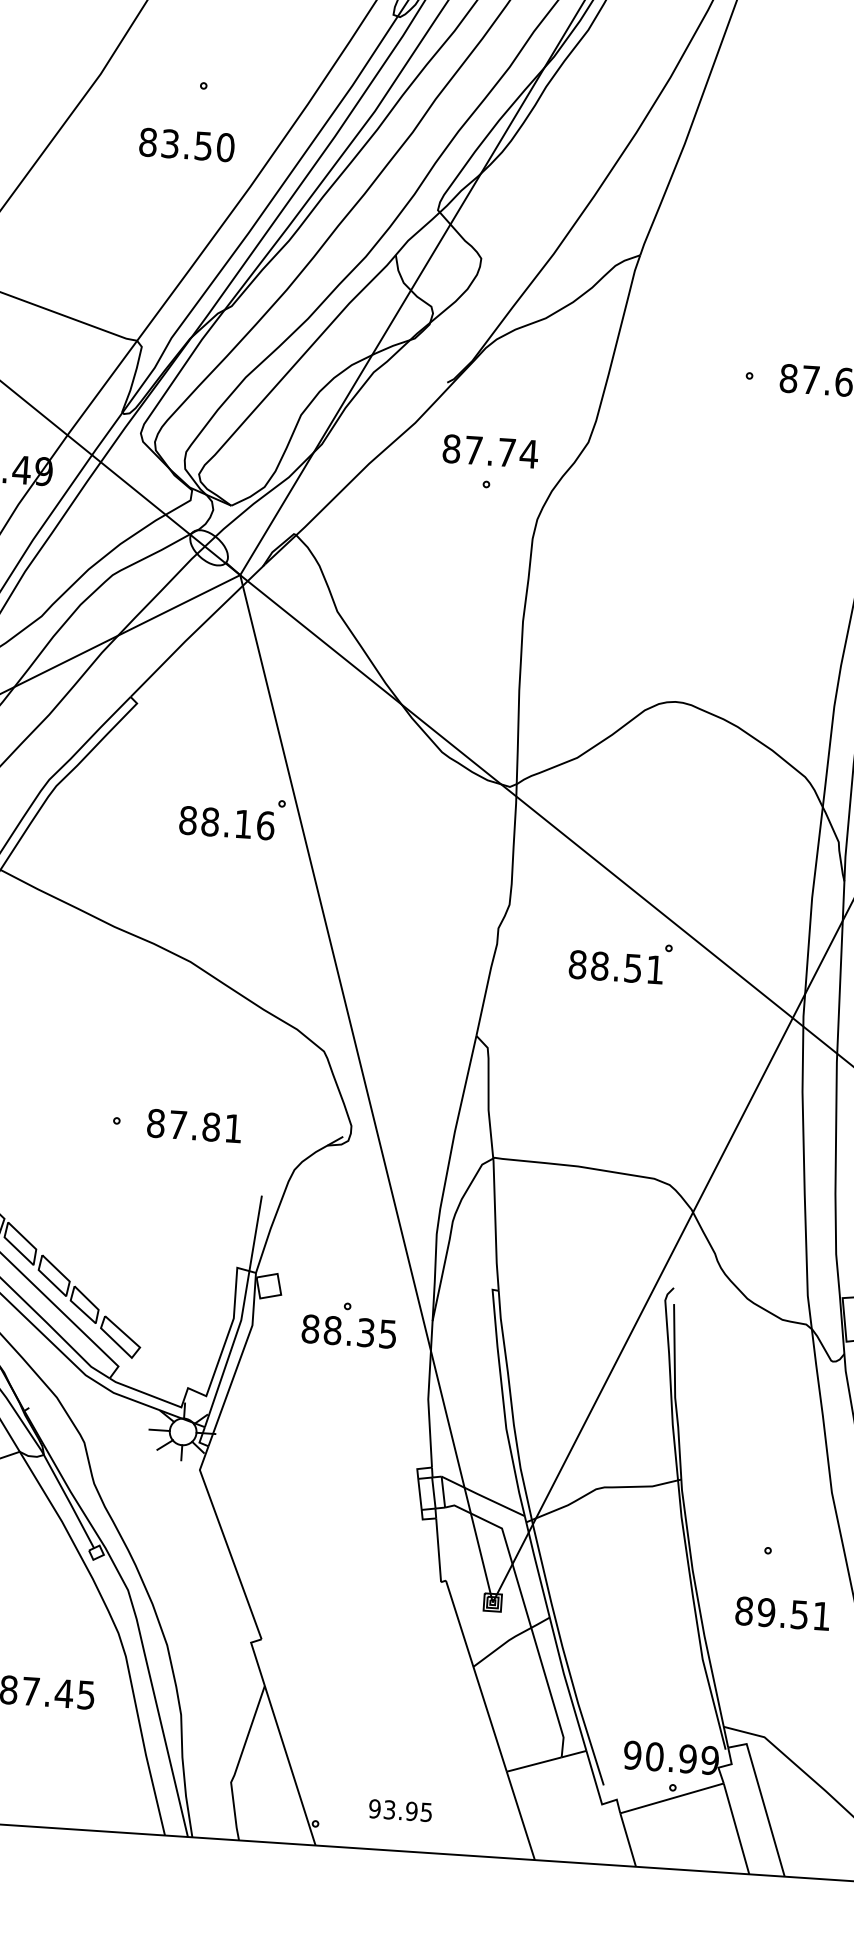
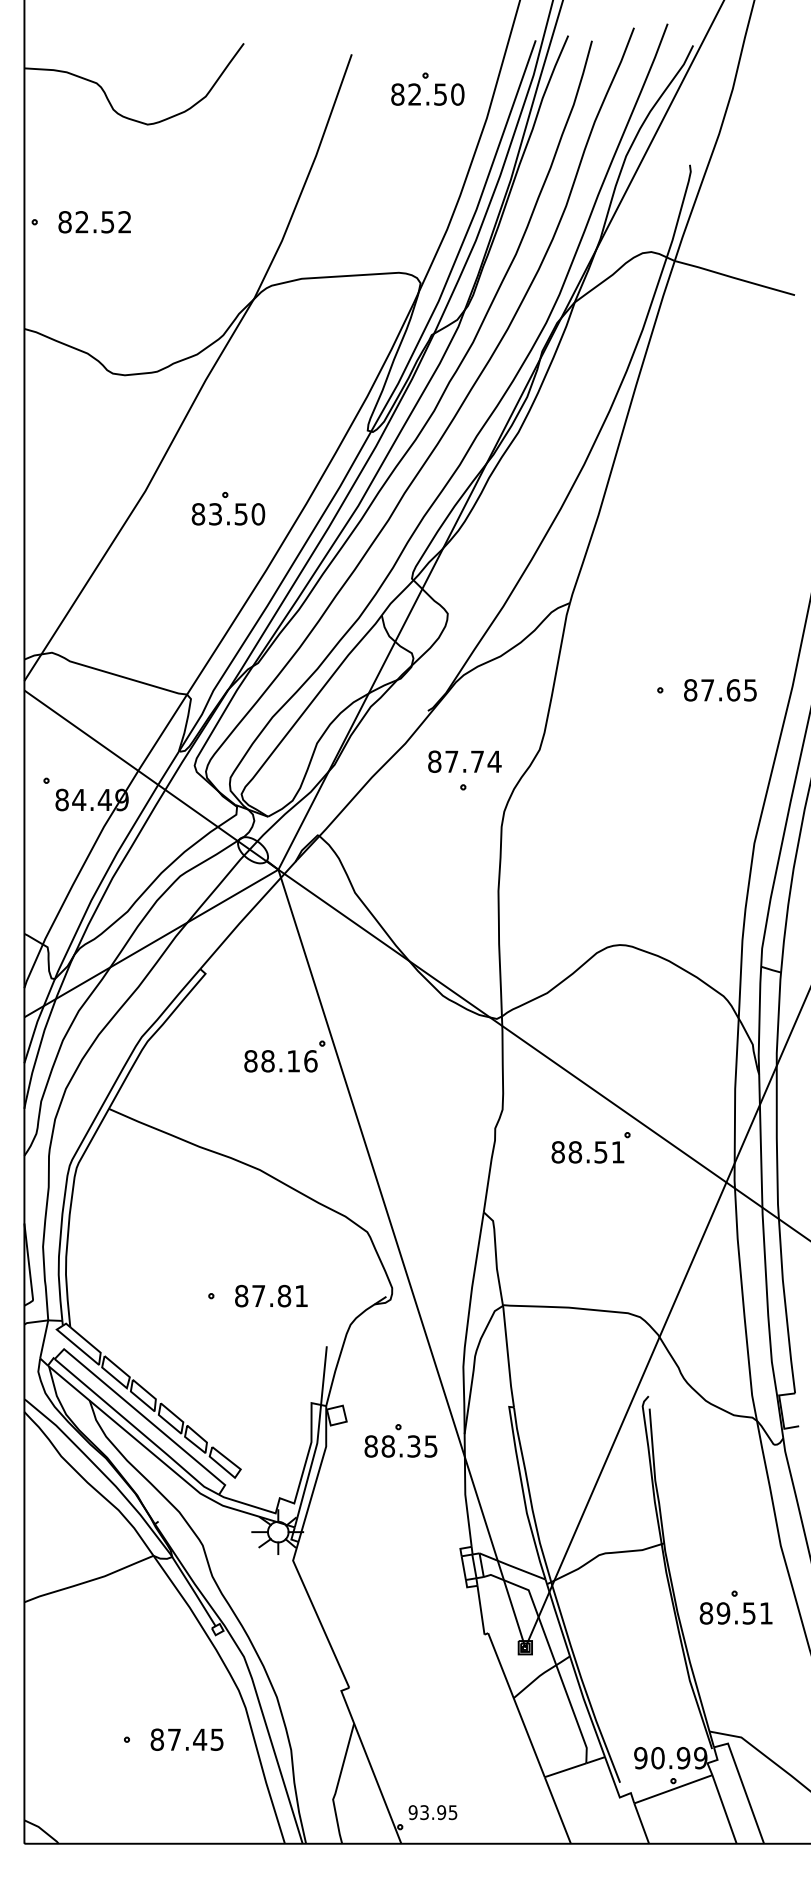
text: (187, 145) -> (228, 514), moved
text: (781, 1613) -> (735, 1613), moved
text: (399, 1810) -> (432, 1812), moved

